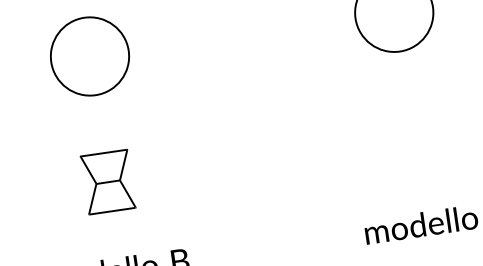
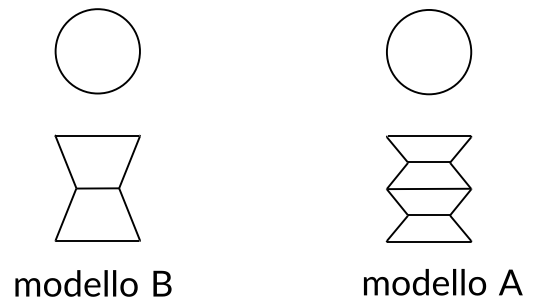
part: (411, 138) -> (428, 188), added
part: (107, 181) -> (97, 187), size x1.67

